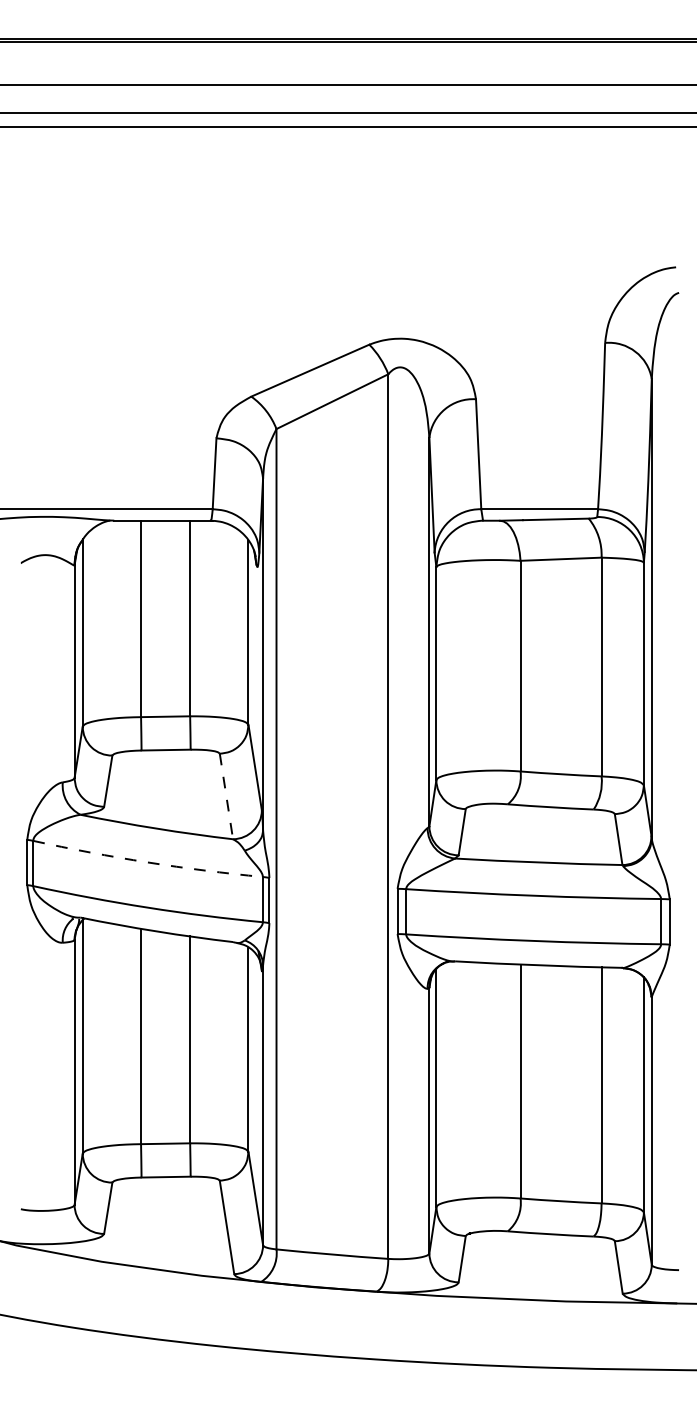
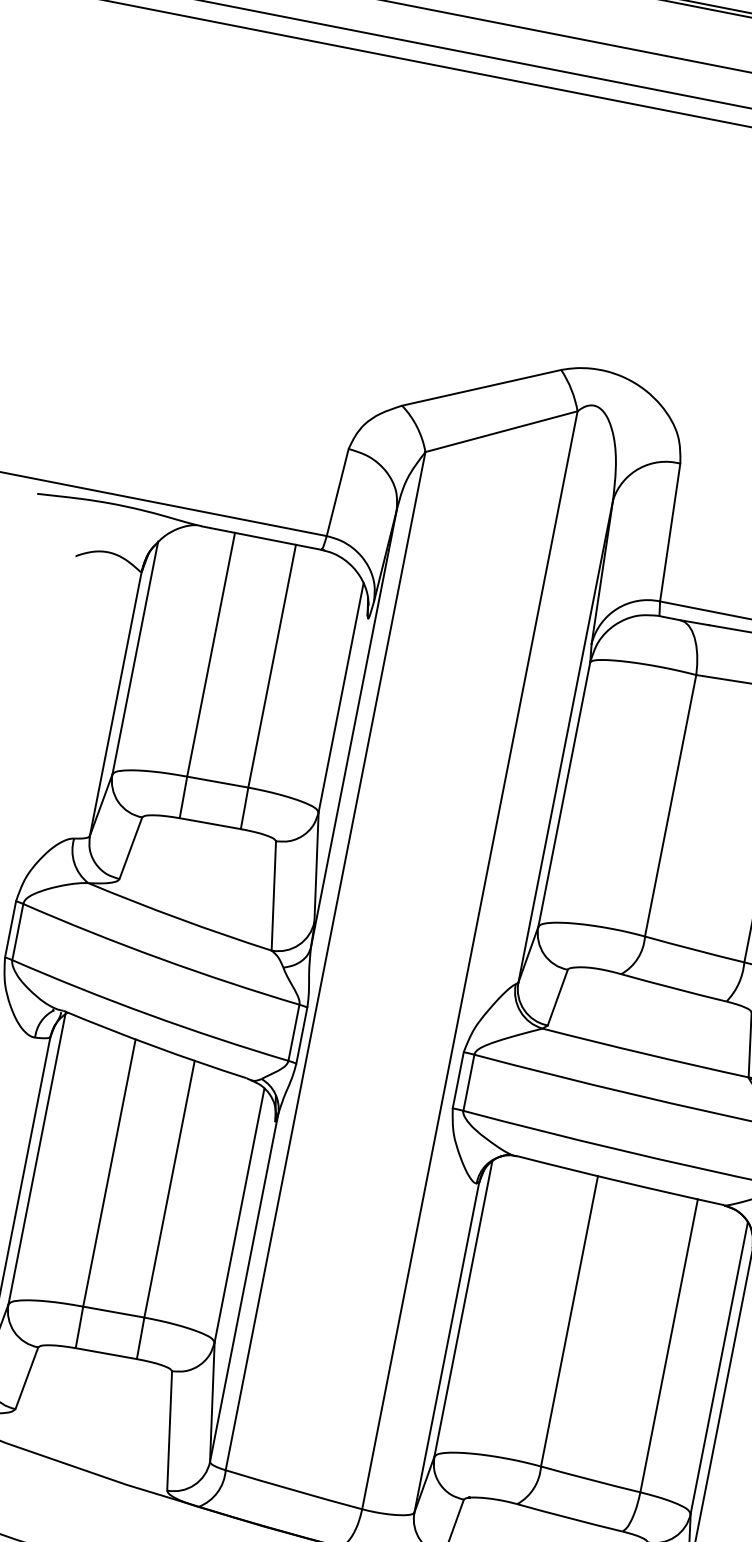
line: (226, 796) -> (273, 895), dashed -> solid
arc: (147, 862) -> (159, 958), dashed -> solid

